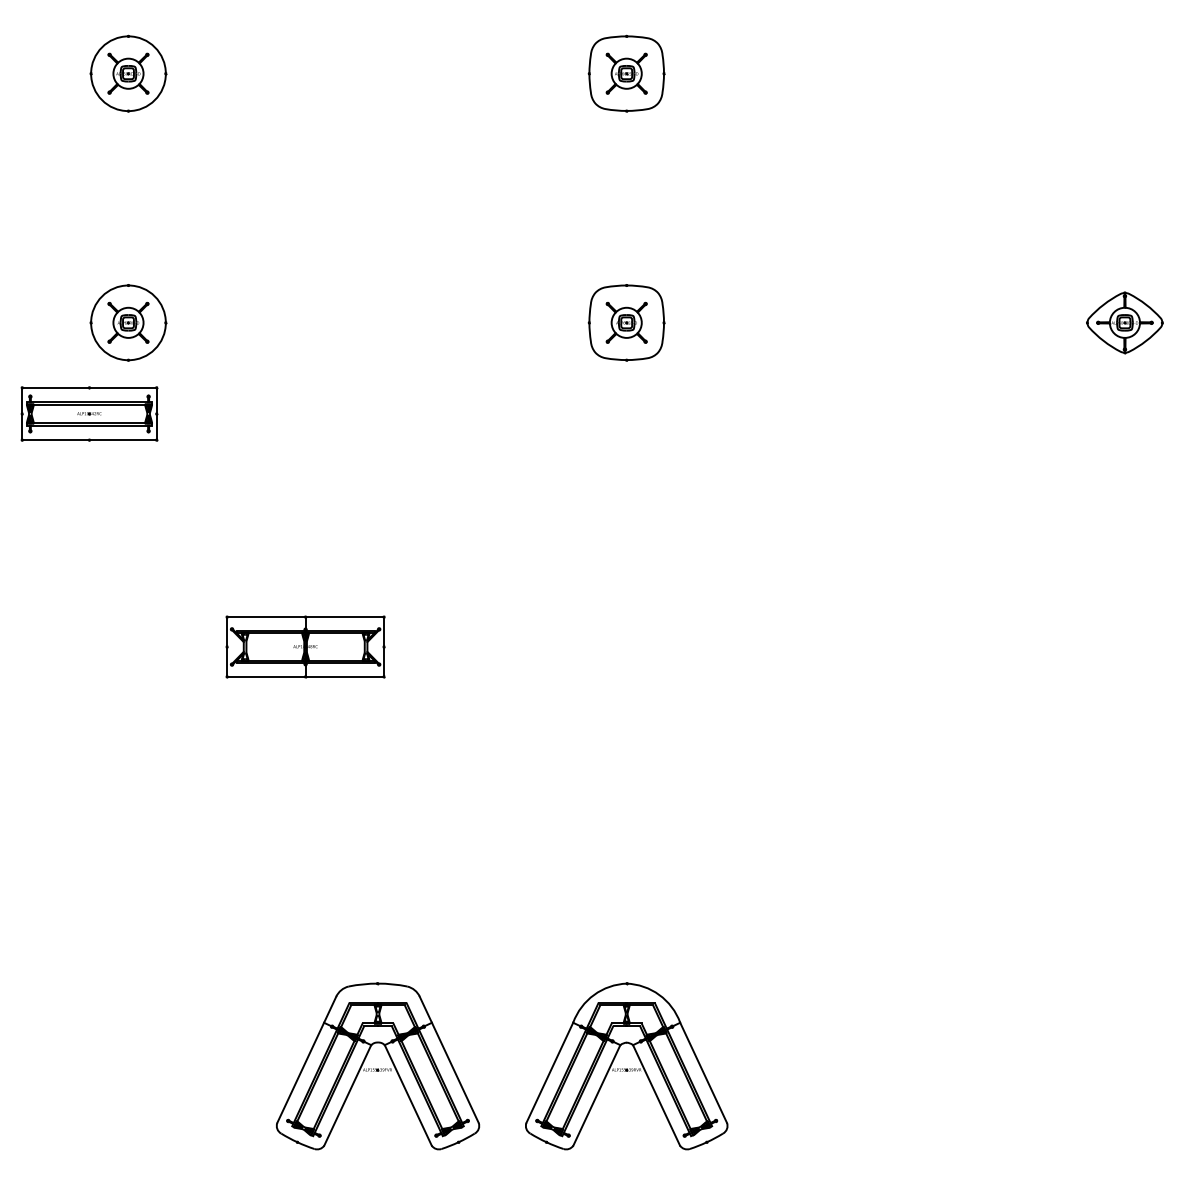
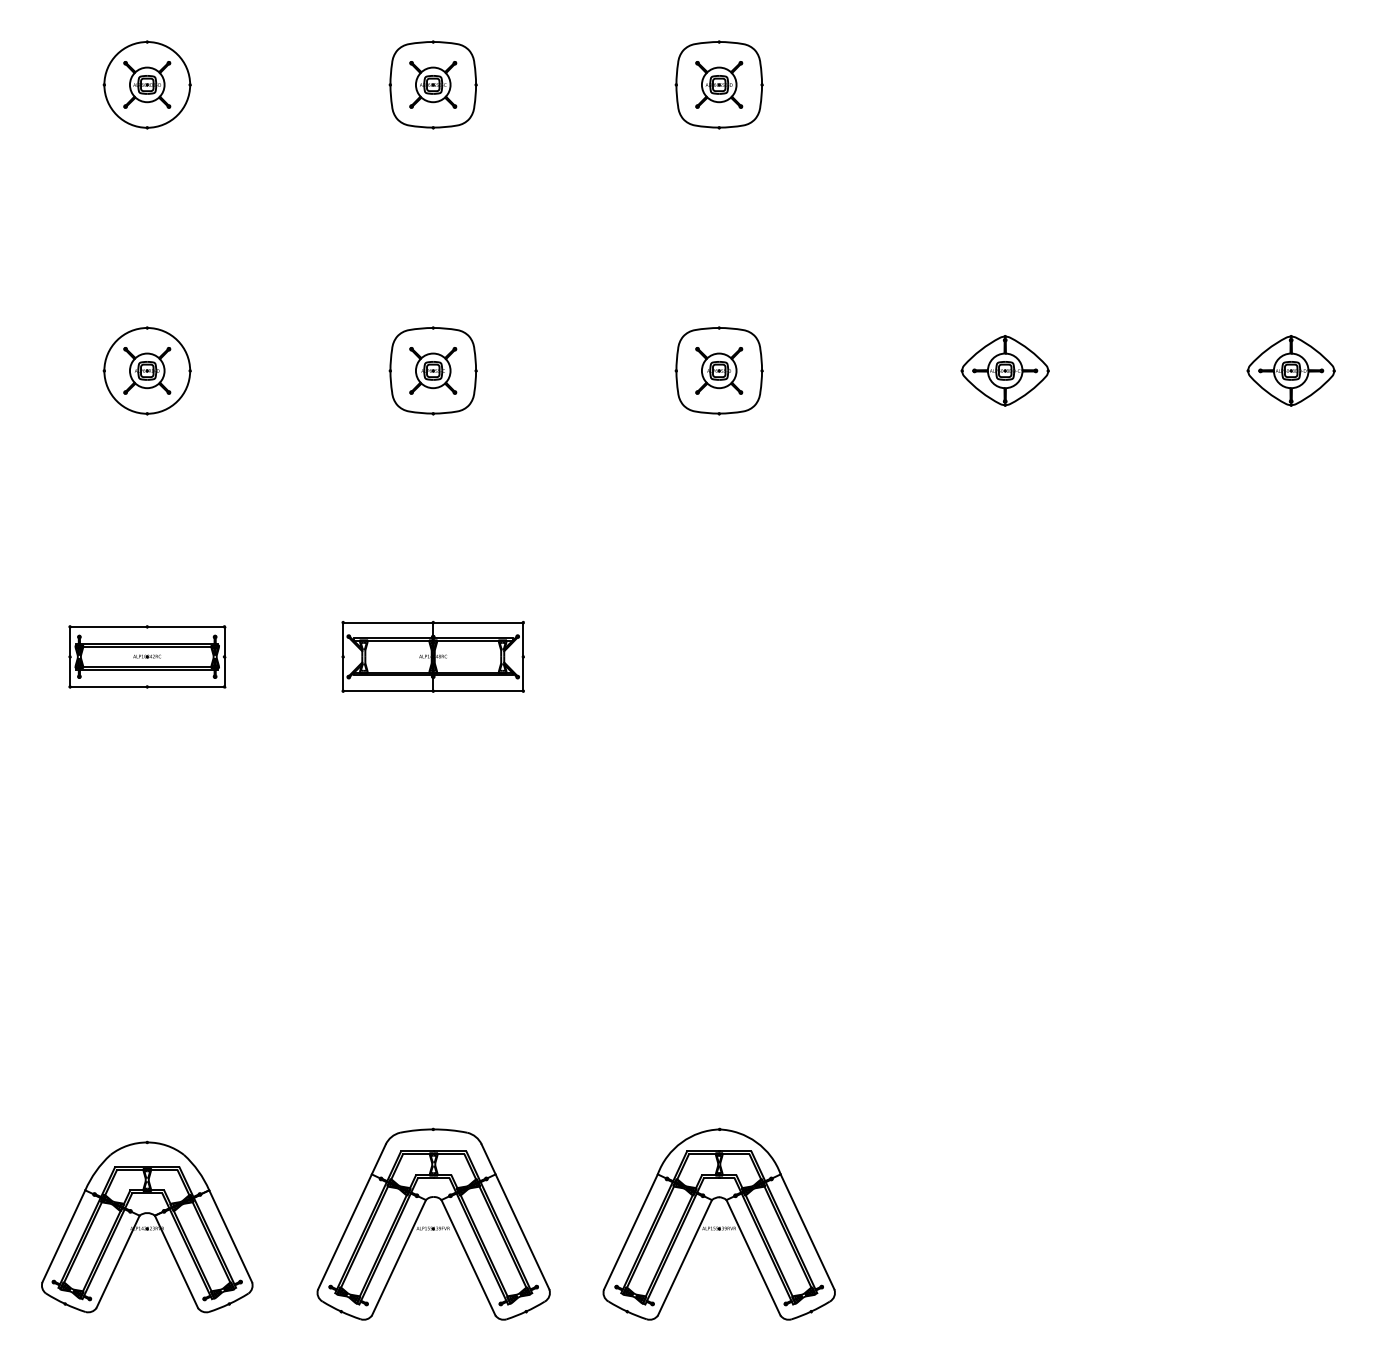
part: (377, 73) -> (433, 84), added
part: (377, 322) -> (433, 370), added
part: (875, 322) -> (1004, 370), added
part: (89, 413) -> (147, 656), moved
part: (305, 646) -> (433, 656), moved
part: (128, 1068) -> (147, 1226), added

